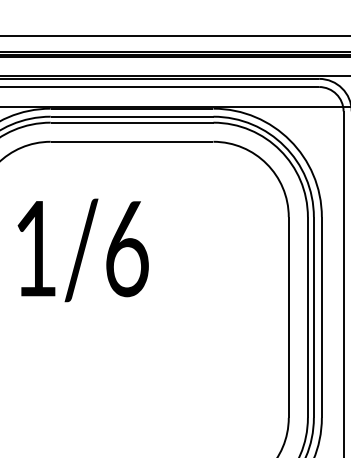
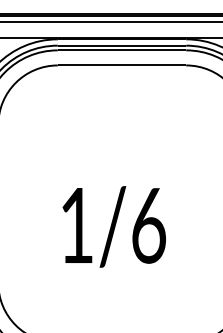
text: (82, 250) -> (113, 226), moved

